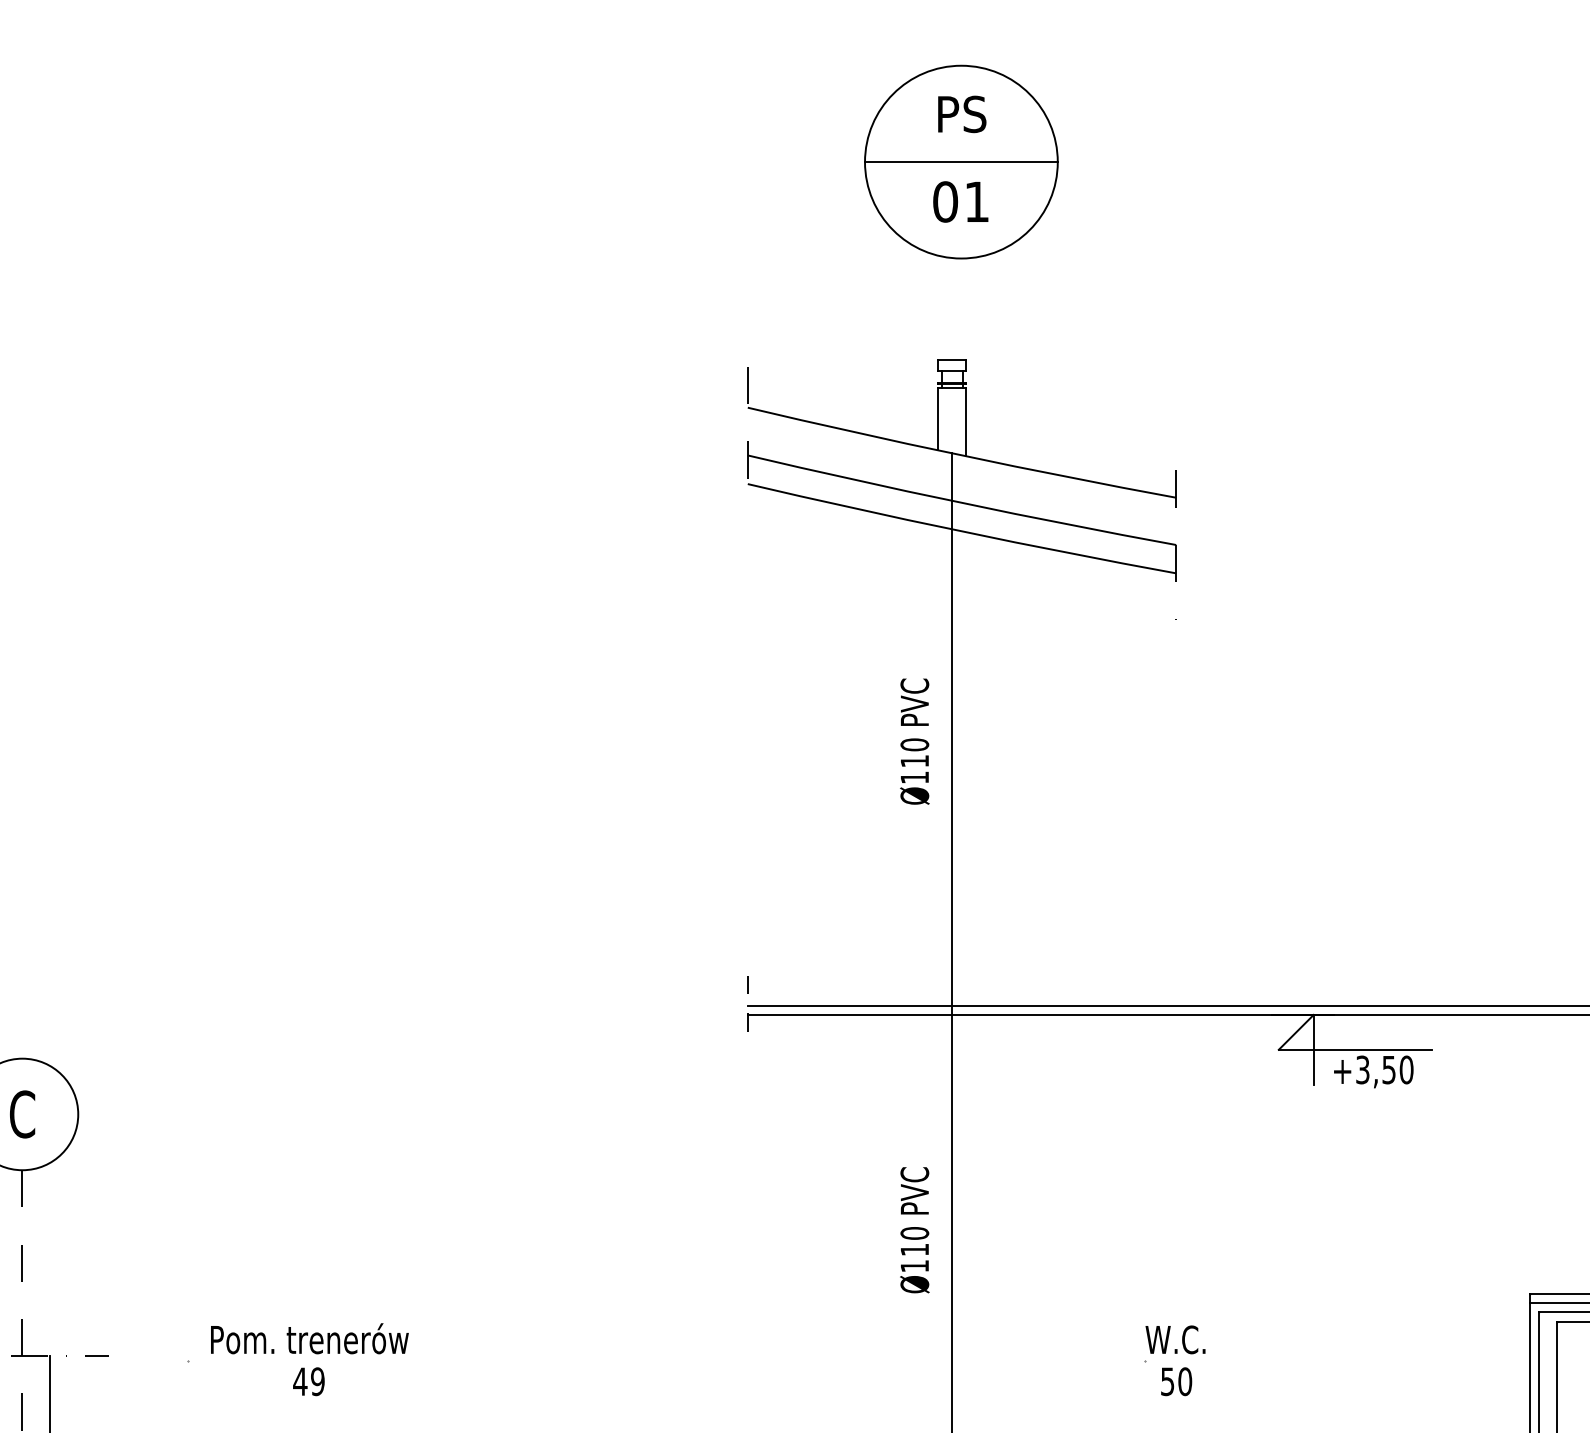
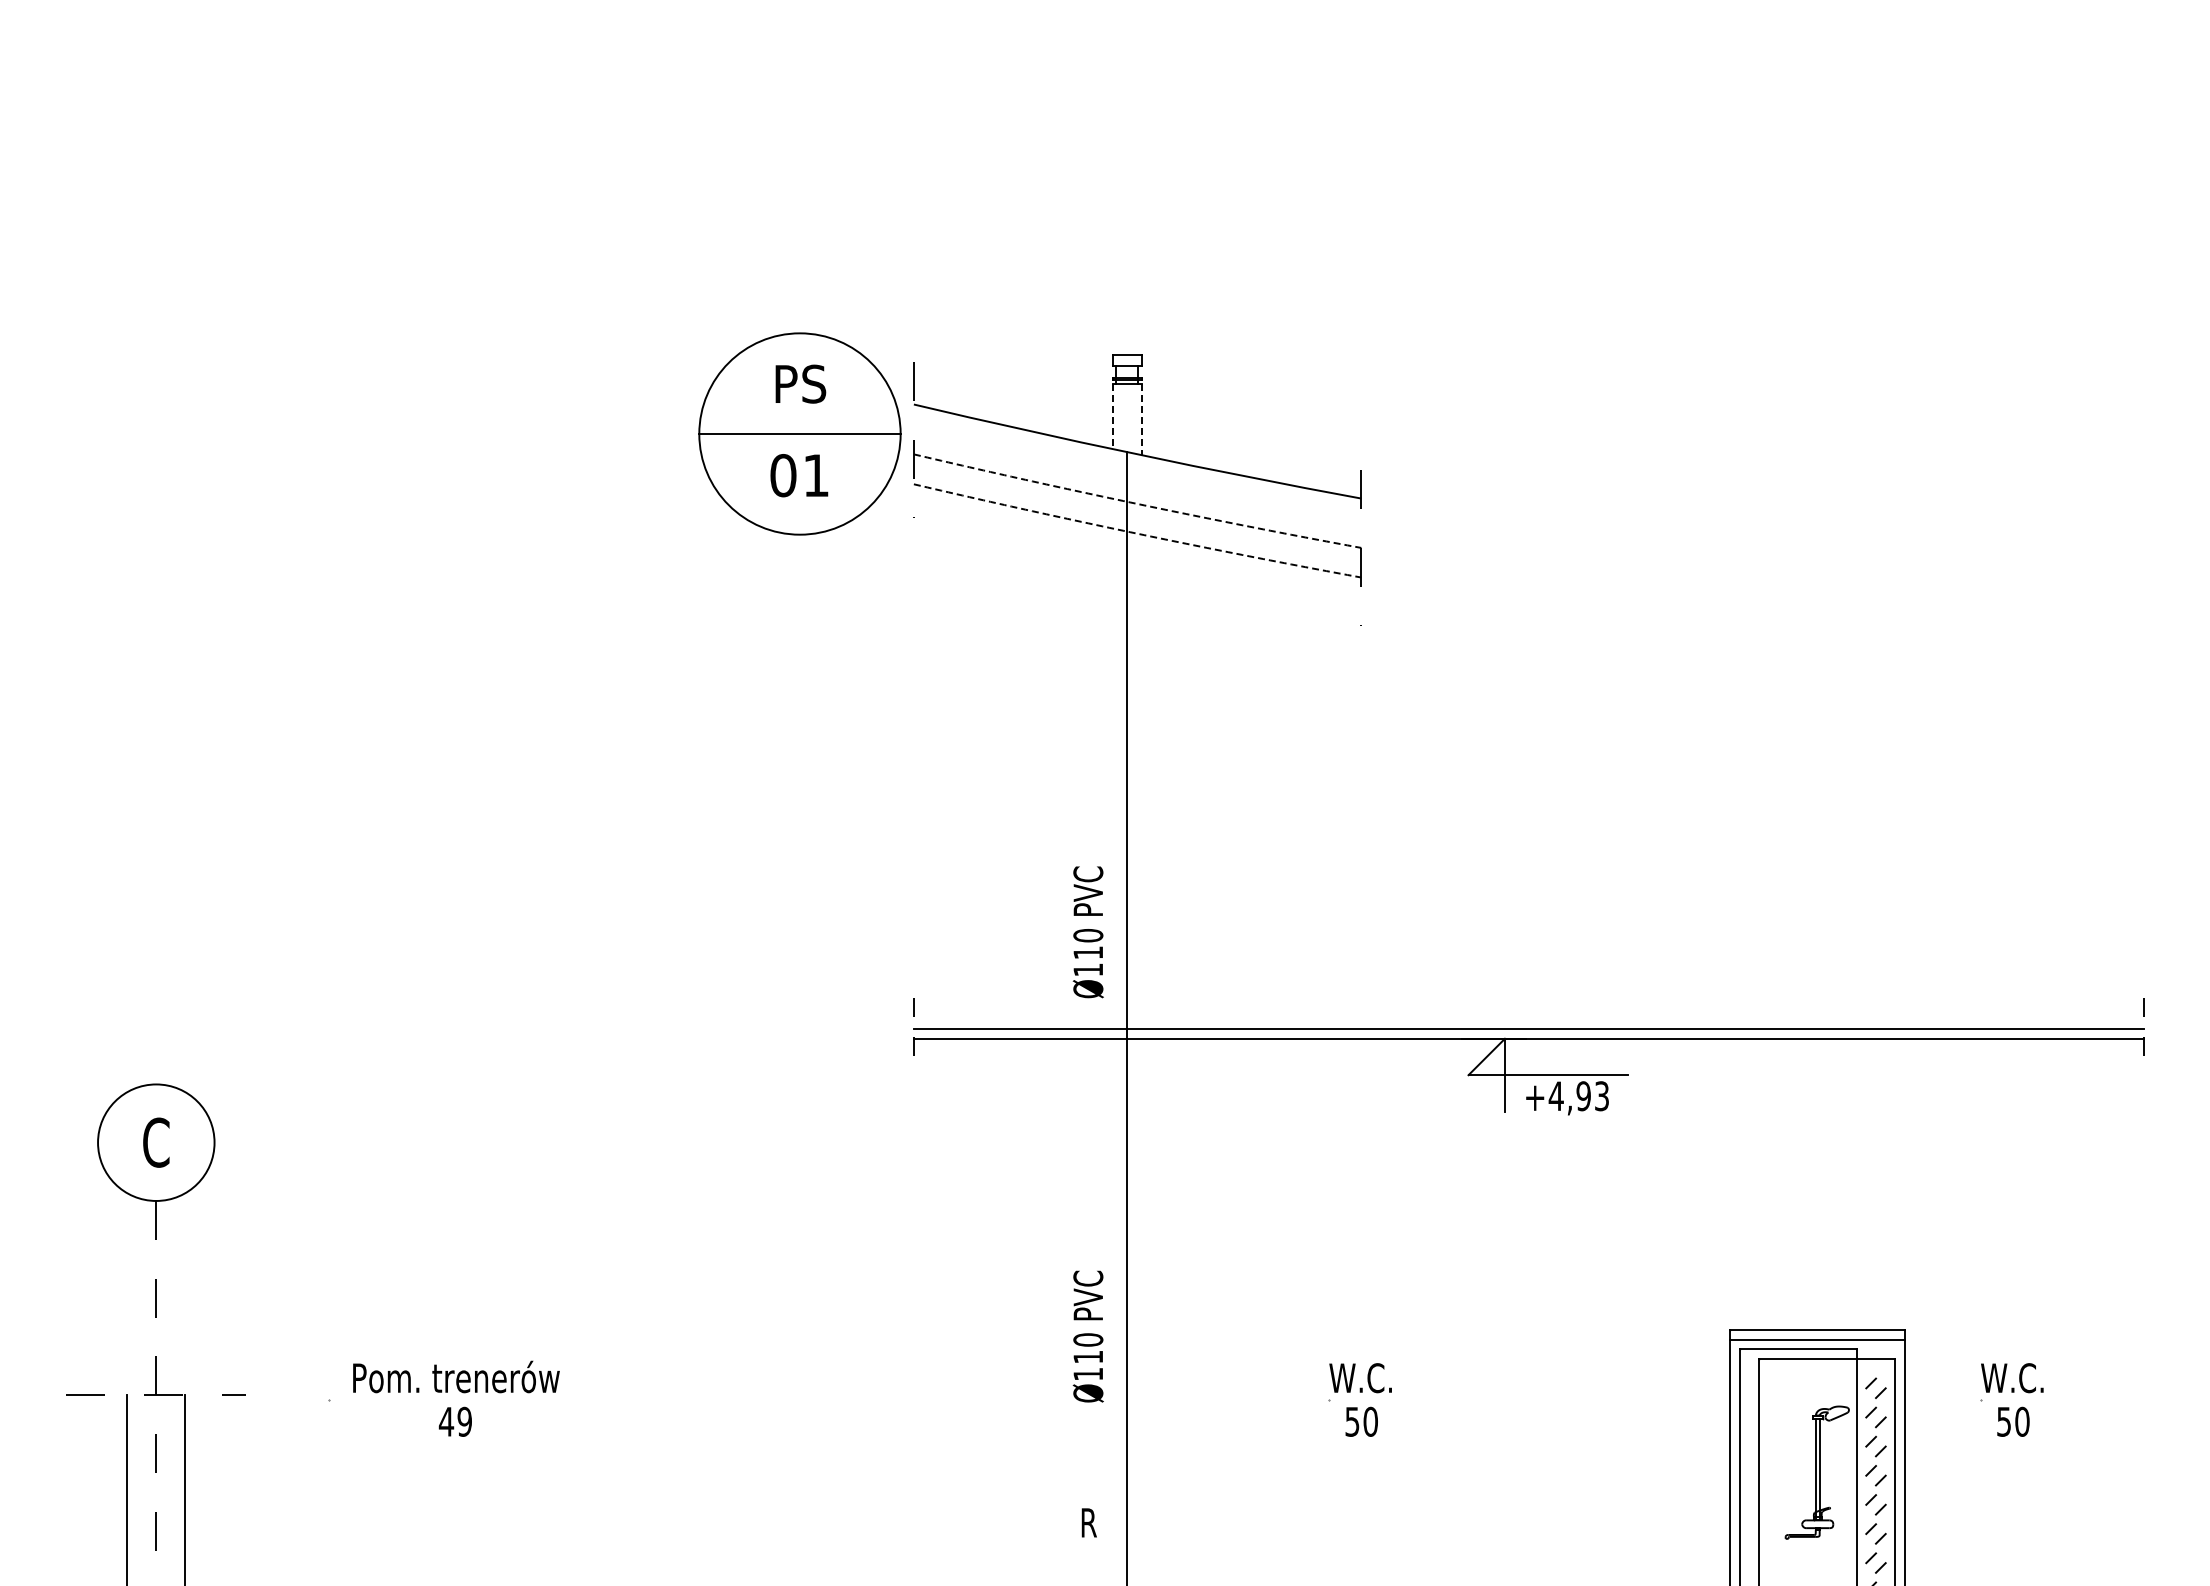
part: (960, 161) -> (799, 433), moved
line: (937, 420) -> (1112, 417), solid -> dashed
line: (965, 422) -> (1141, 419), solid -> dashed
arc: (961, 502) -> (1137, 503), solid -> dashed
arc: (961, 531) -> (1137, 533), solid -> dashed
text: (914, 741) -> (1087, 932), moved
text: (1384, 1070) -> (1578, 1096), +3,50 -> +4,93
text: (914, 1230) -> (1087, 1336), moved

